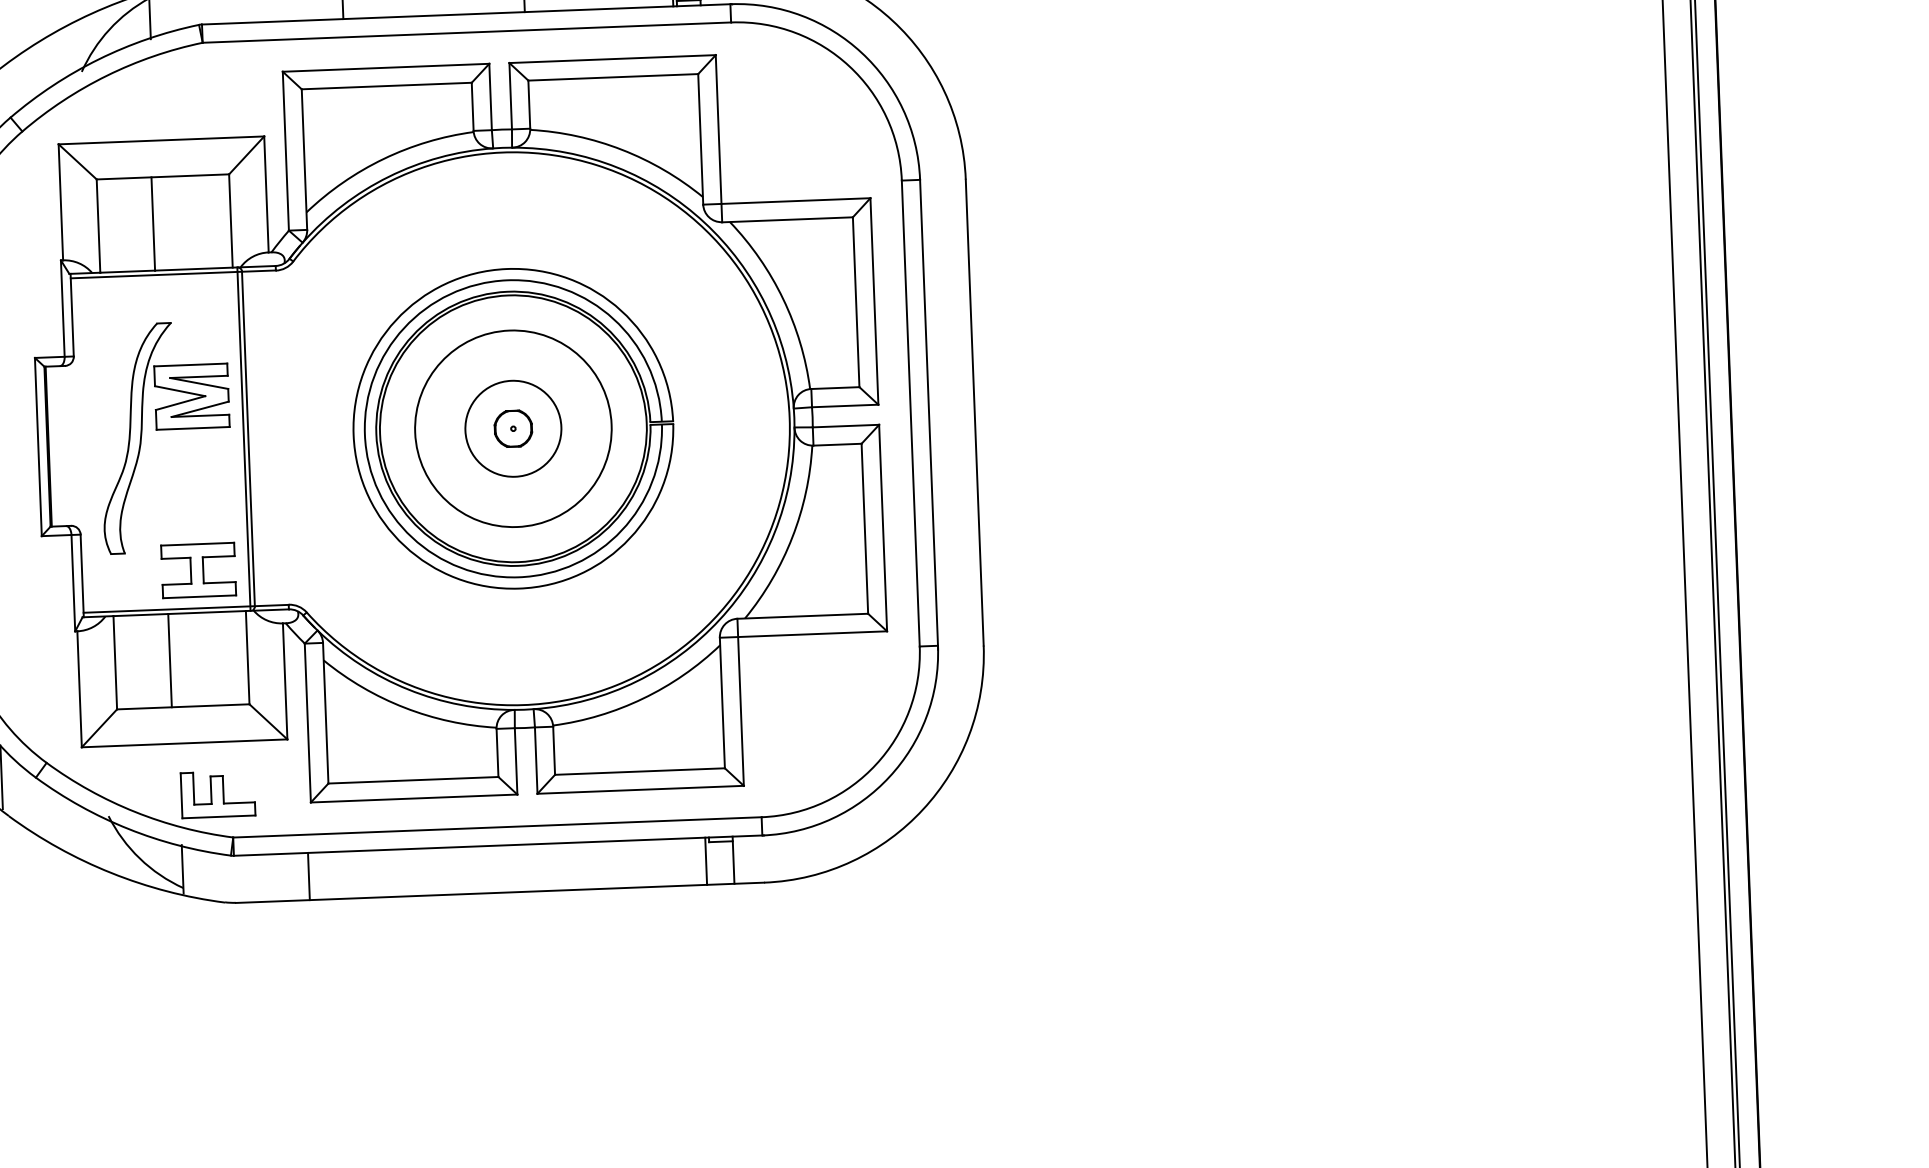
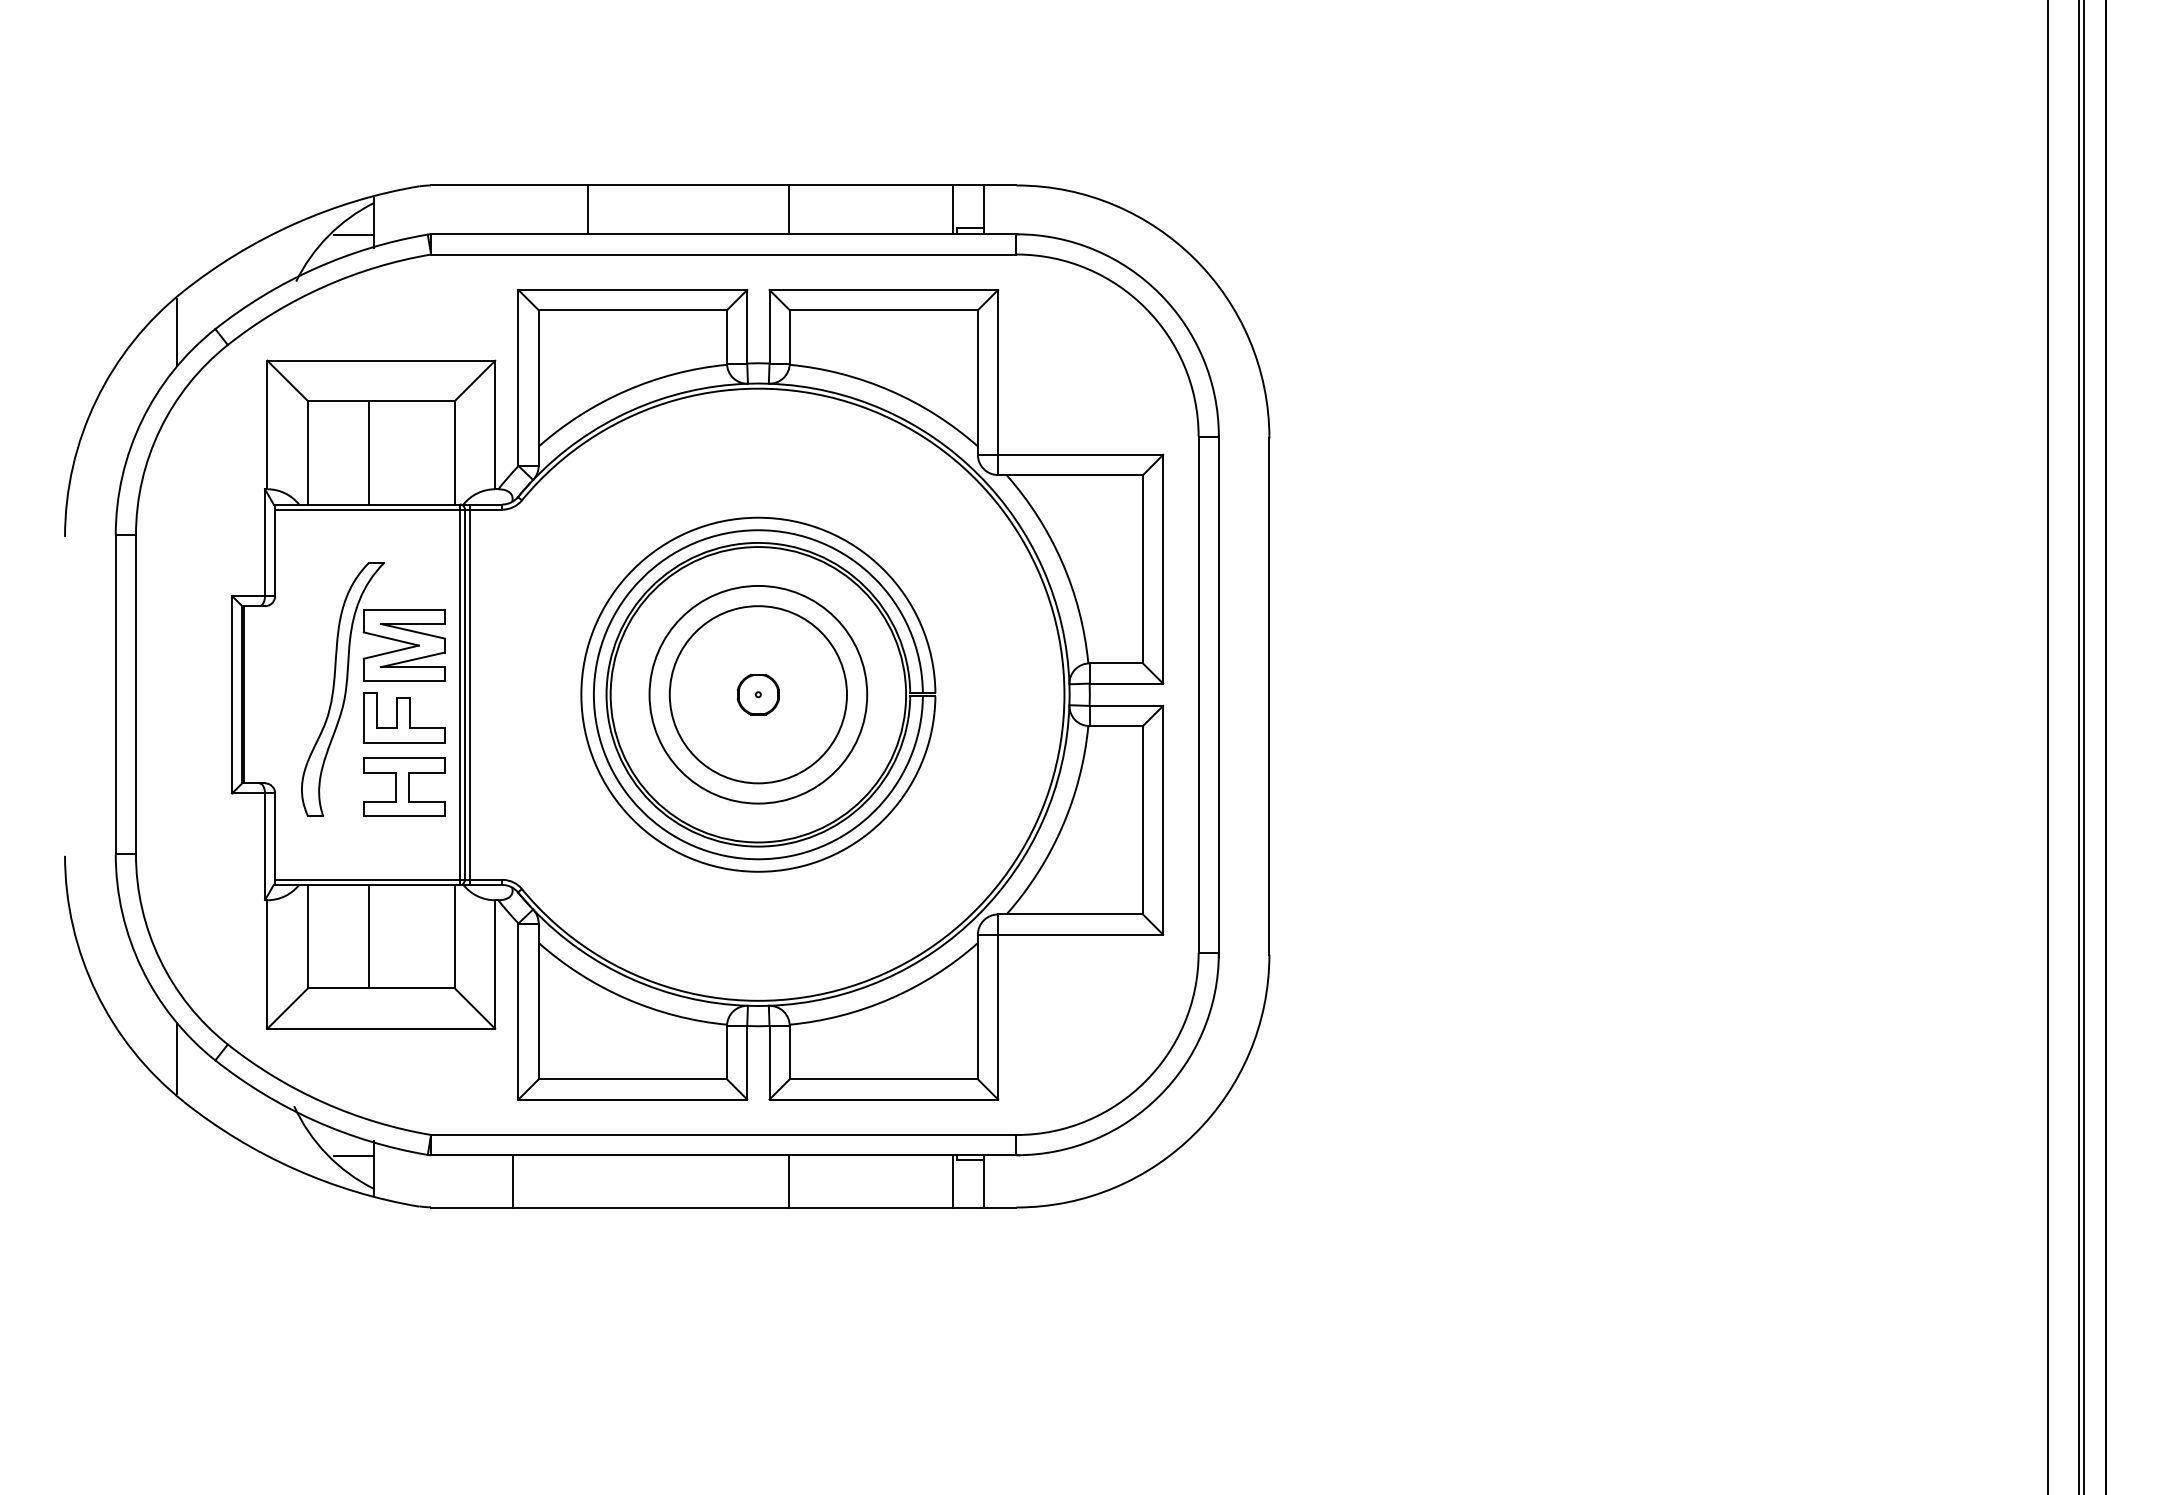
line: (132, 28) -> (353, 235), added
circle: (512, 428) -> (757, 694), size x1.67
line: (252, 438) -> (469, 694), added
part: (198, 569) -> (404, 786), moved
part: (218, 794) -> (404, 717), moved
line: (163, 859) -> (353, 1156), added
line: (557, 867) -> (788, 1181), added

